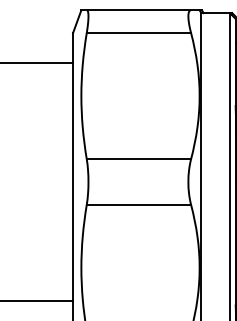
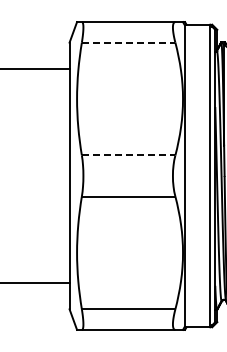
line: (138, 33) -> (128, 42), solid -> dashed
line: (138, 159) -> (128, 155), solid -> dashed

